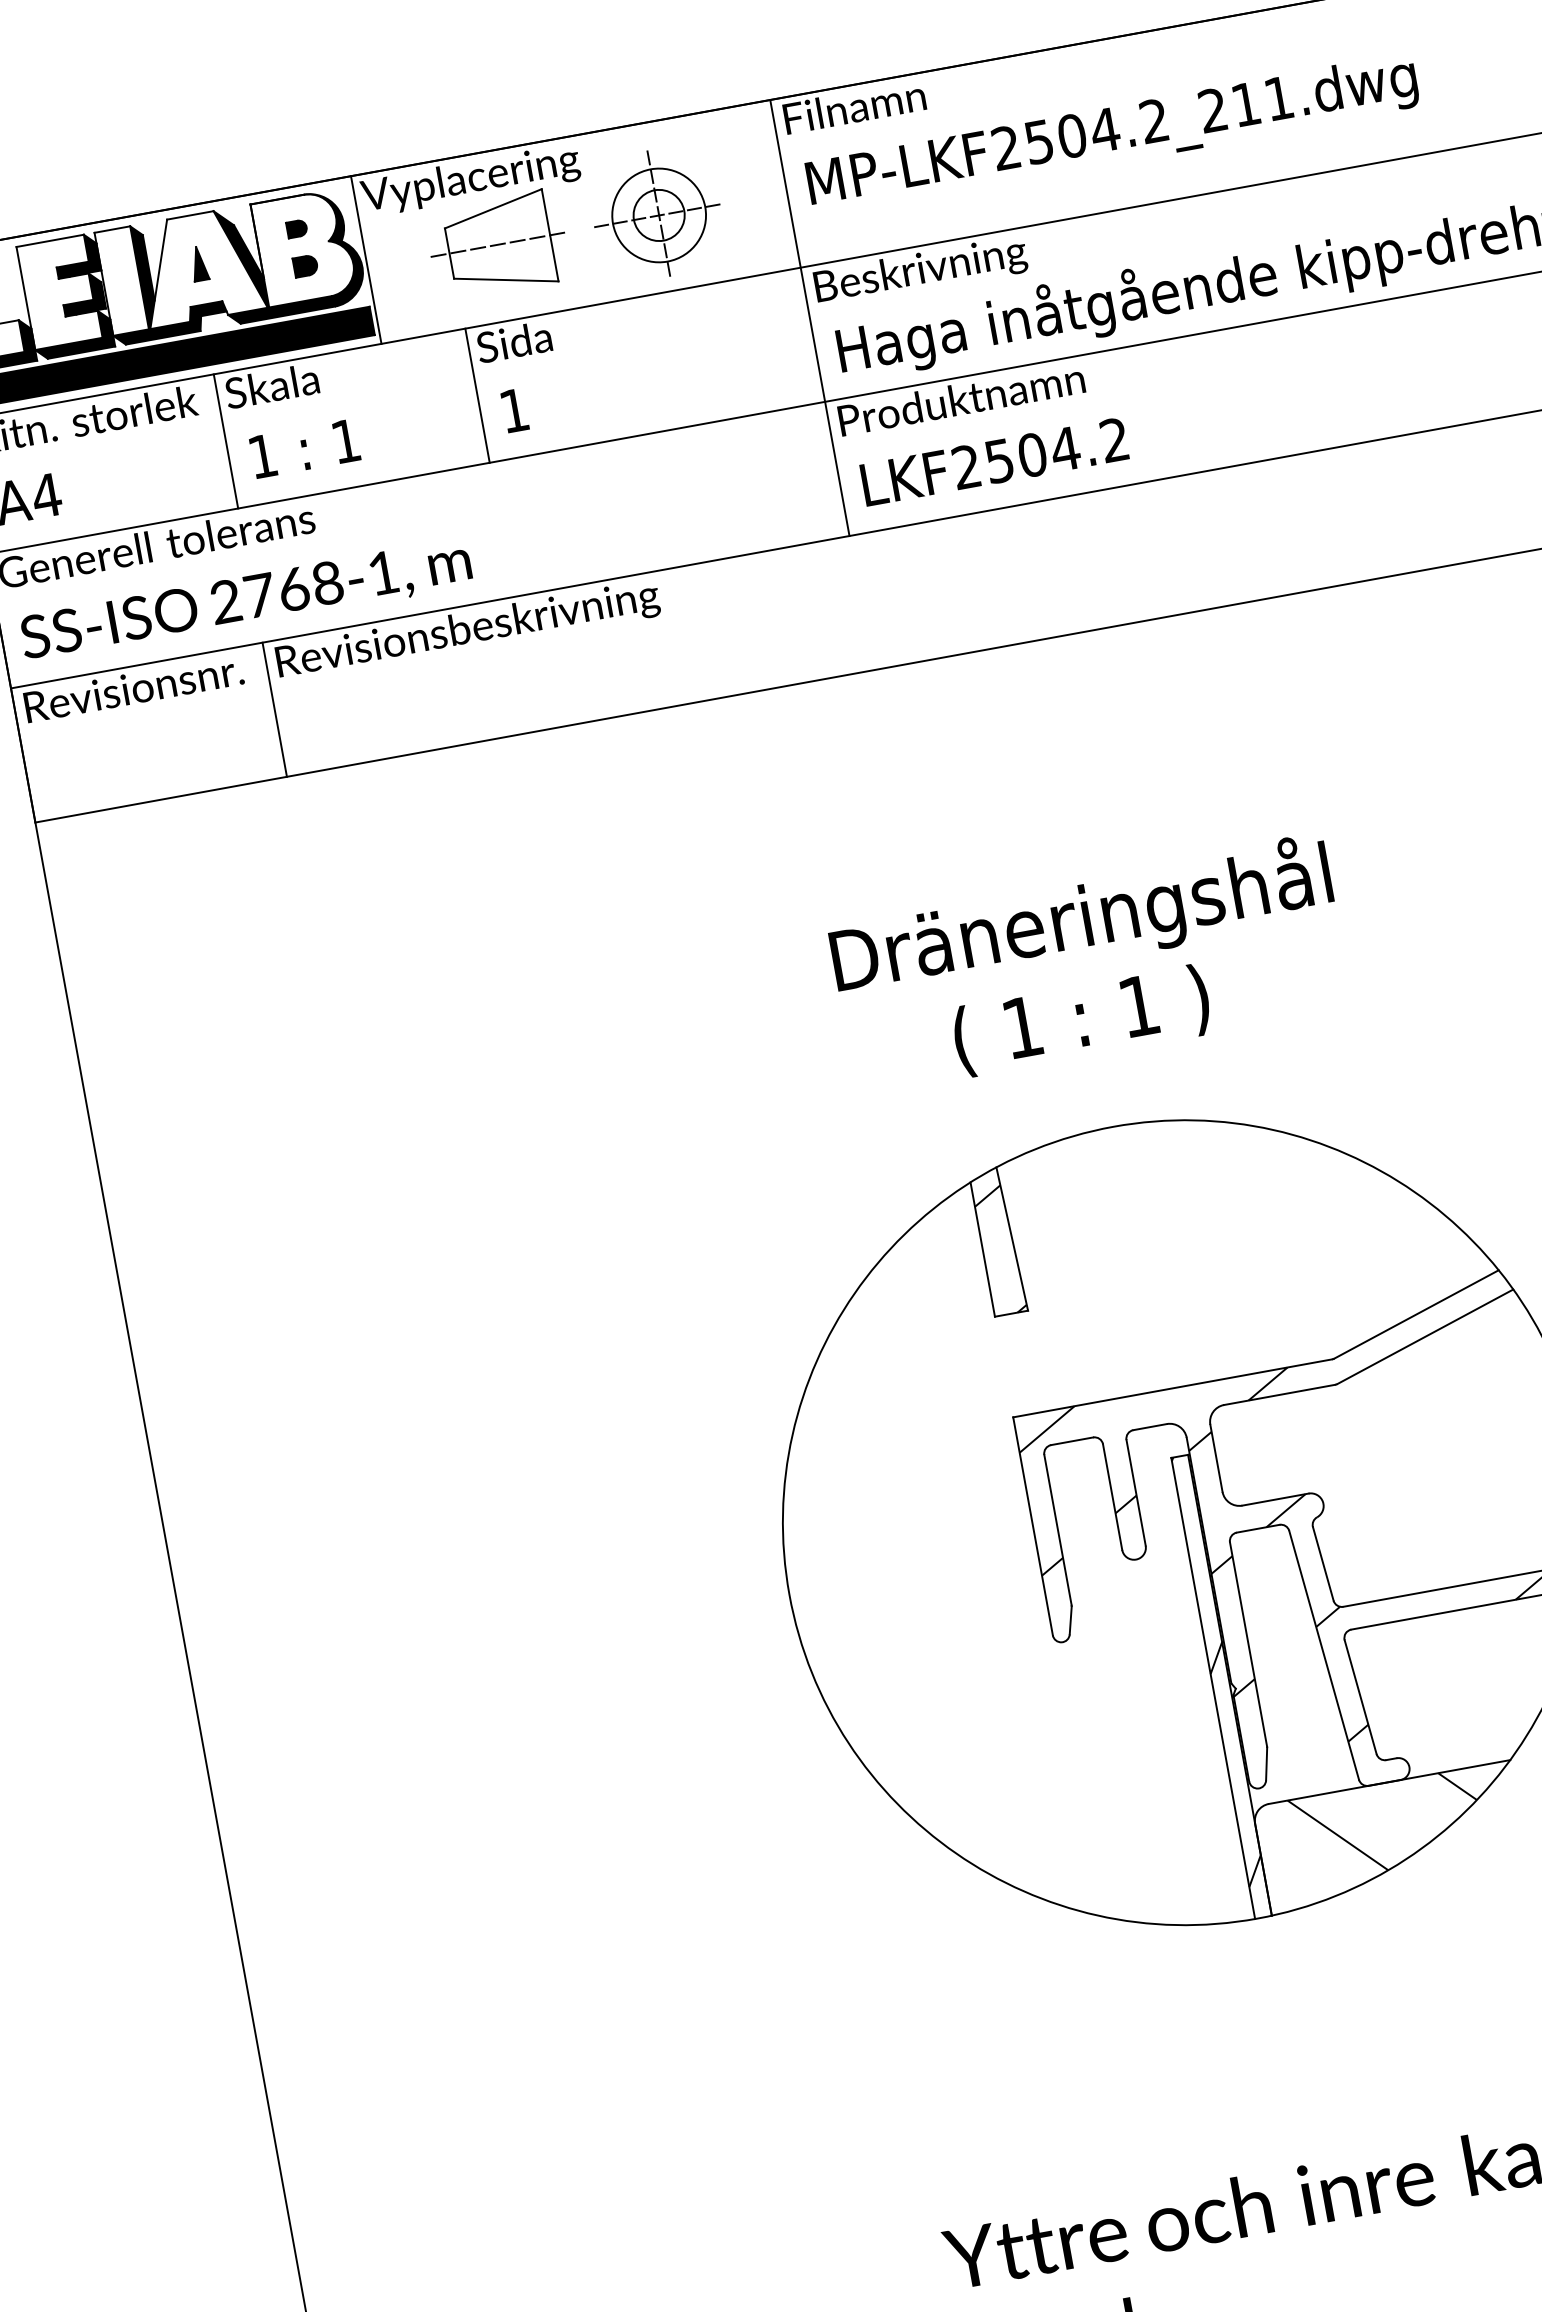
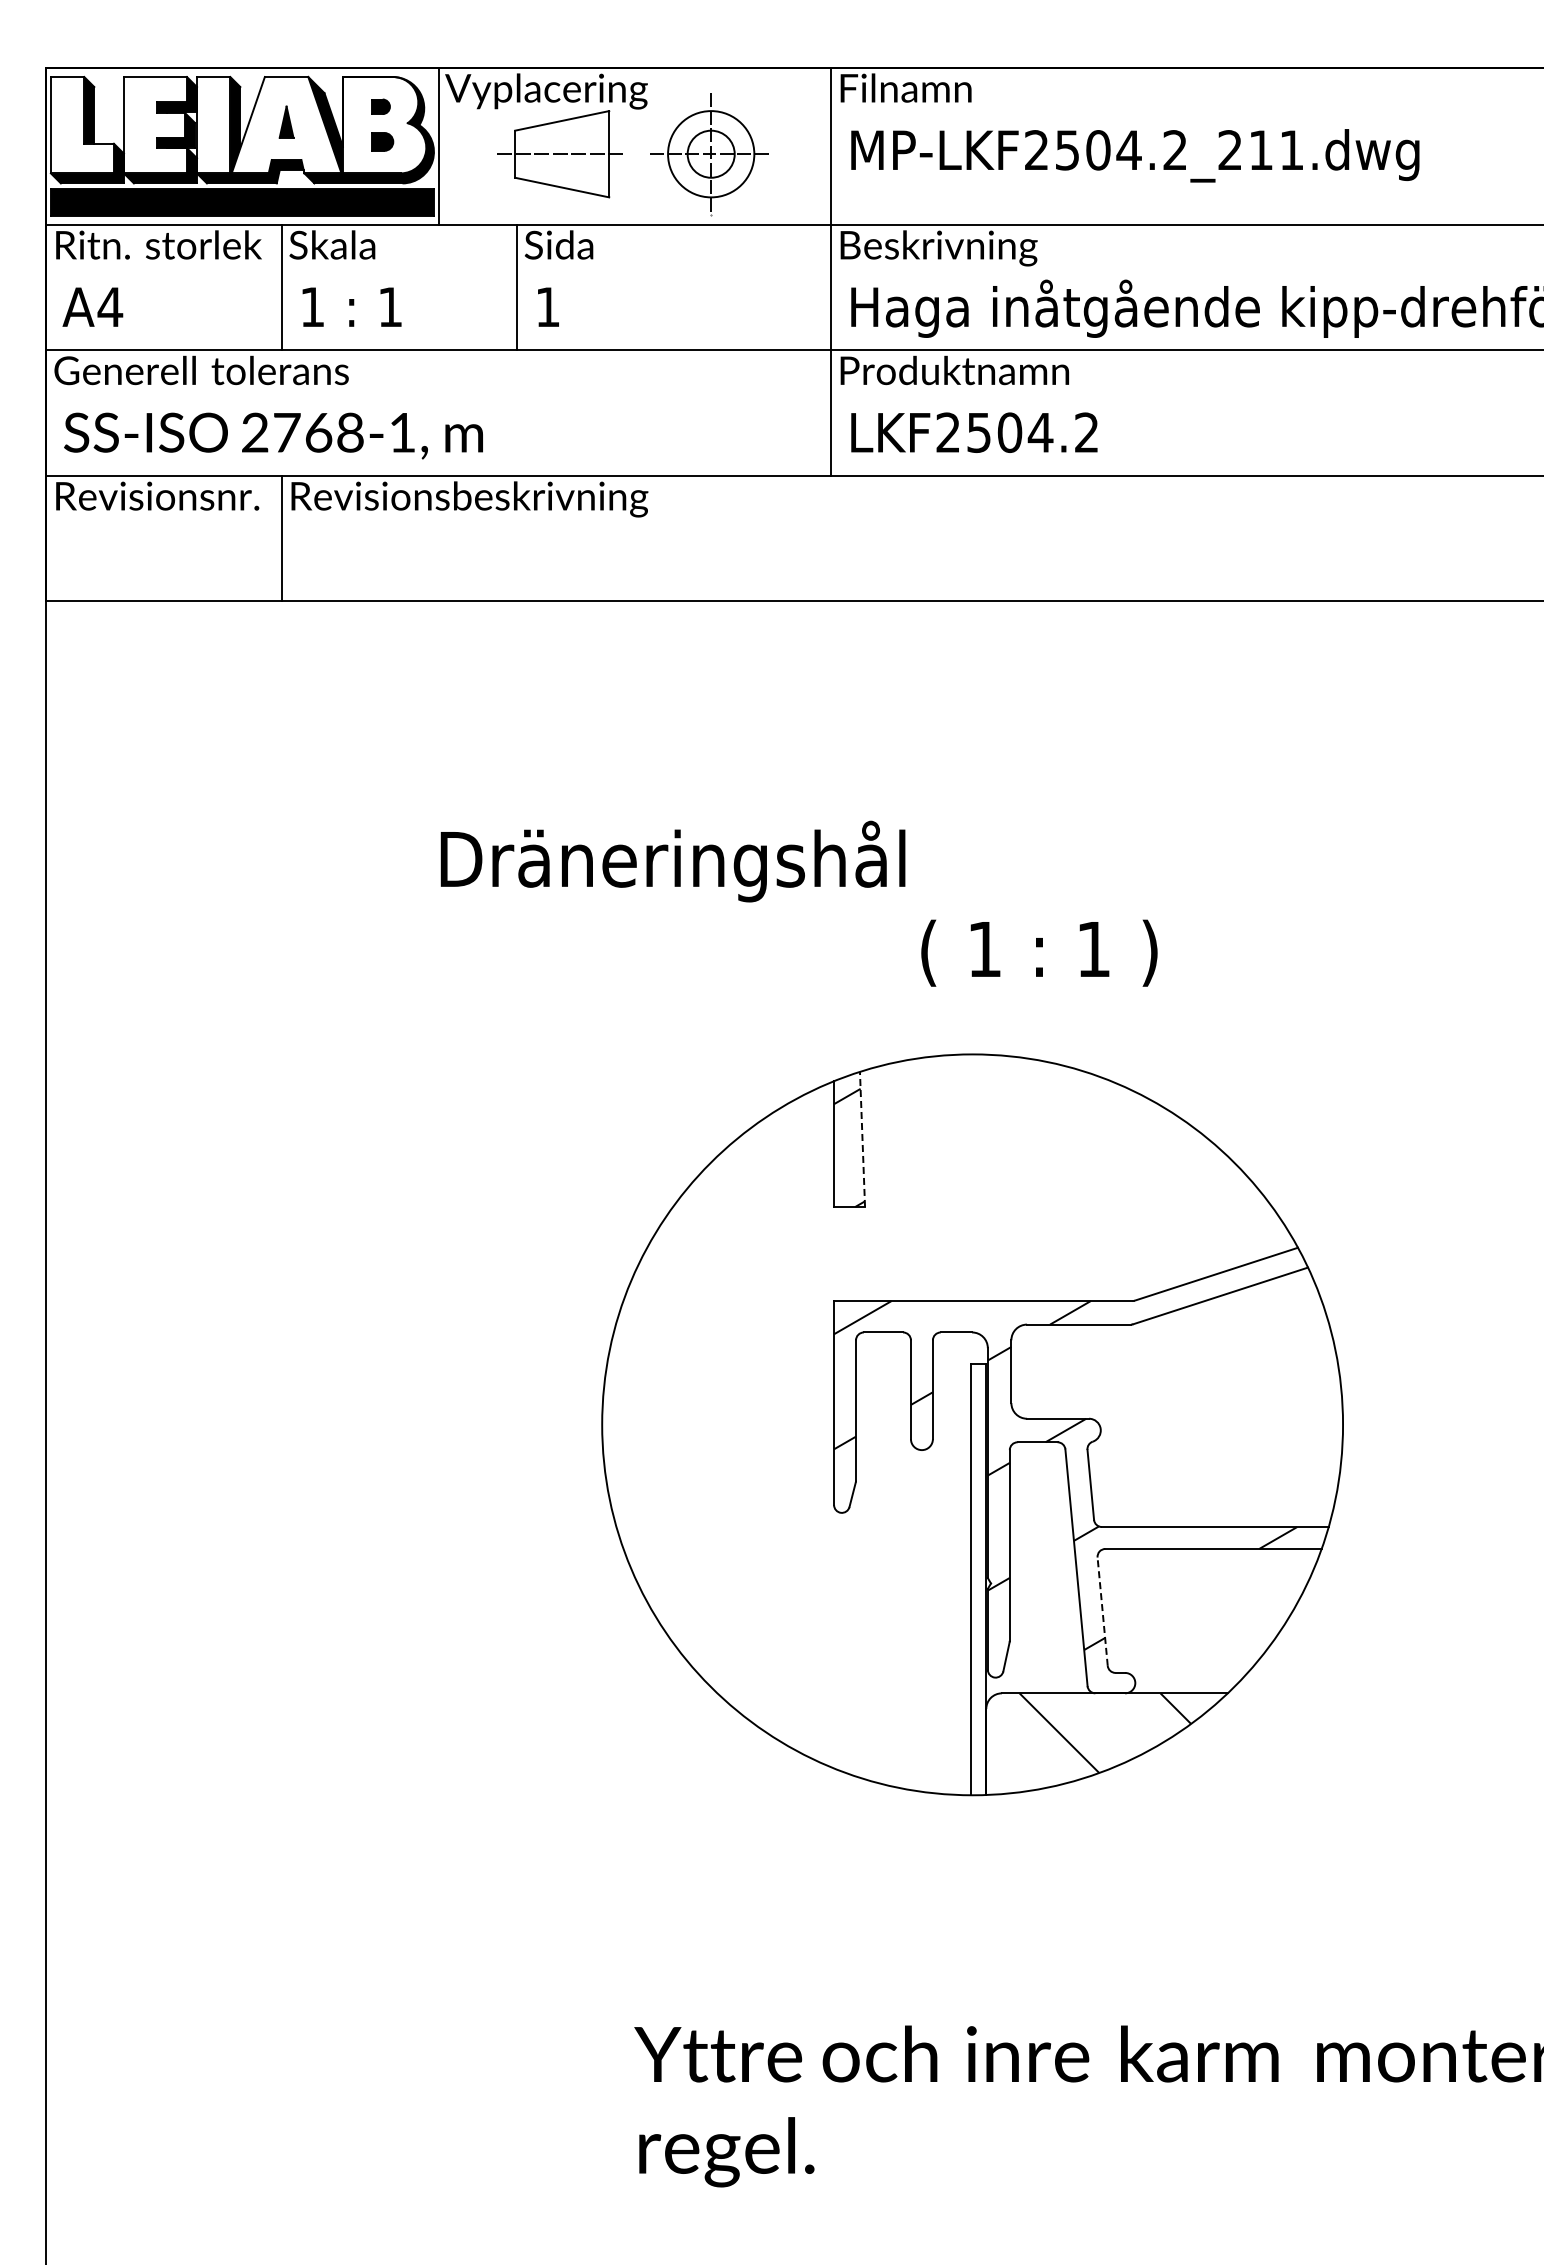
text: (1081, 919) -> (672, 861), moved
text: (1081, 1020) -> (1039, 952), moved
line: (1012, 1239) -> (862, 1139), solid -> dashed
hatch: (1218, 1670) -> (978, 1564), removed
line: (1360, 1696) -> (1102, 1611), solid -> dashed

